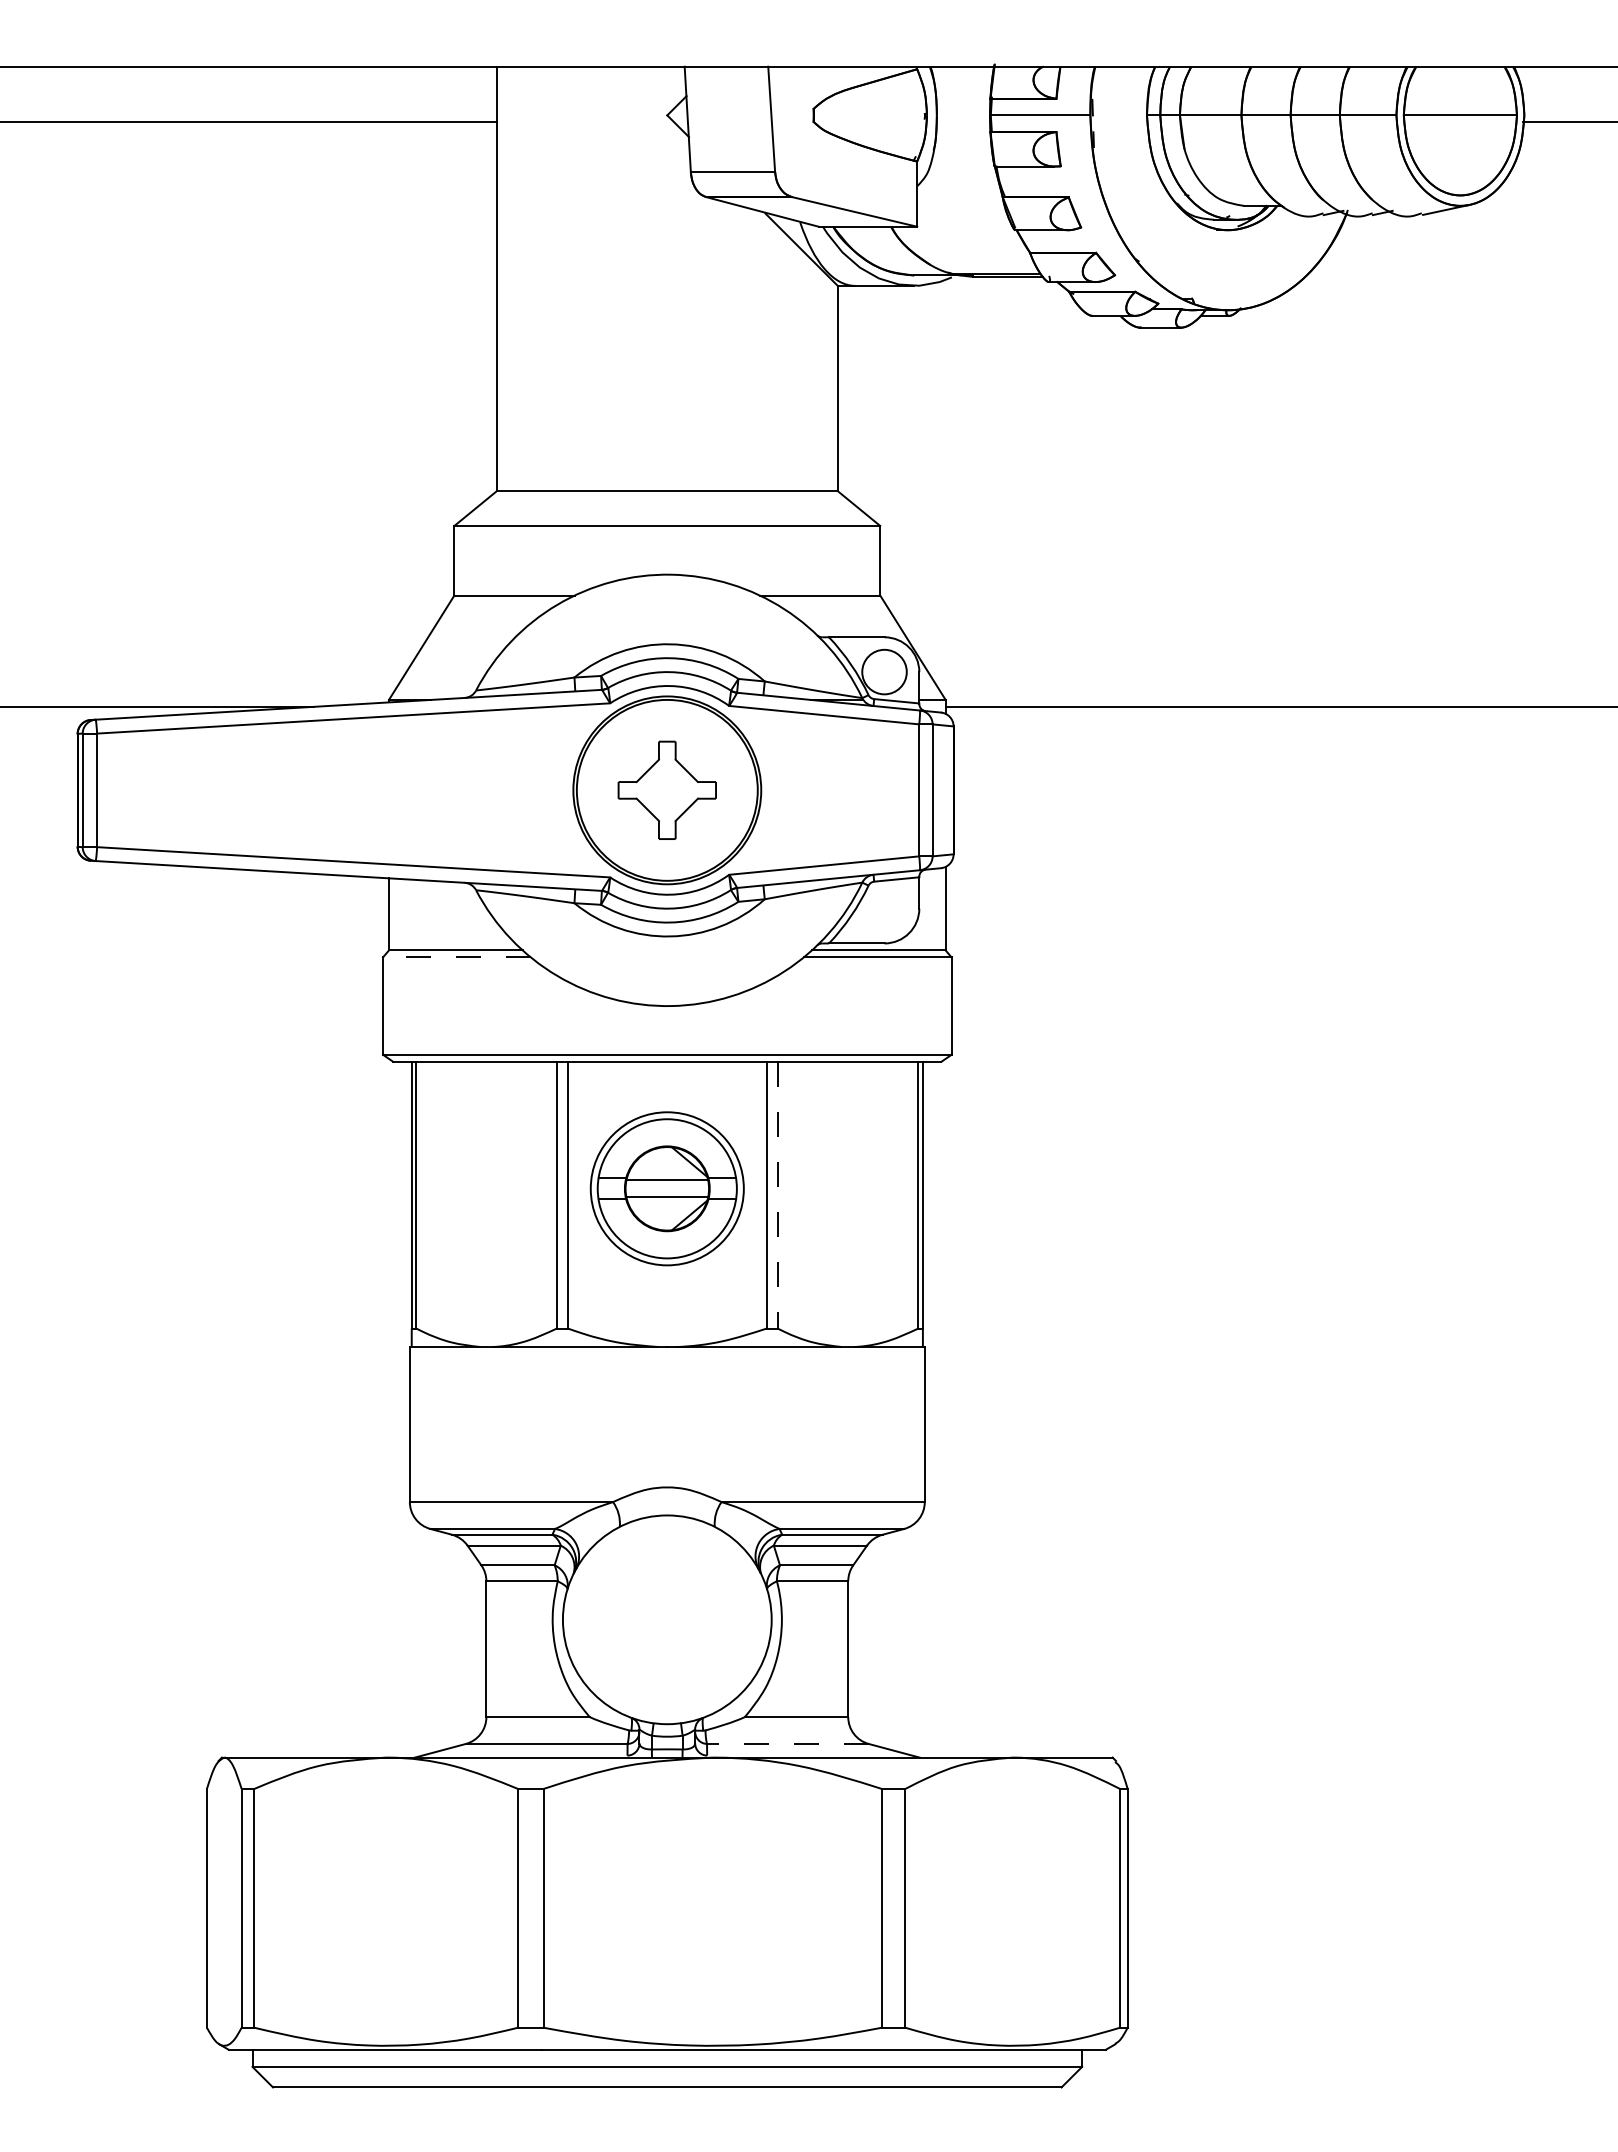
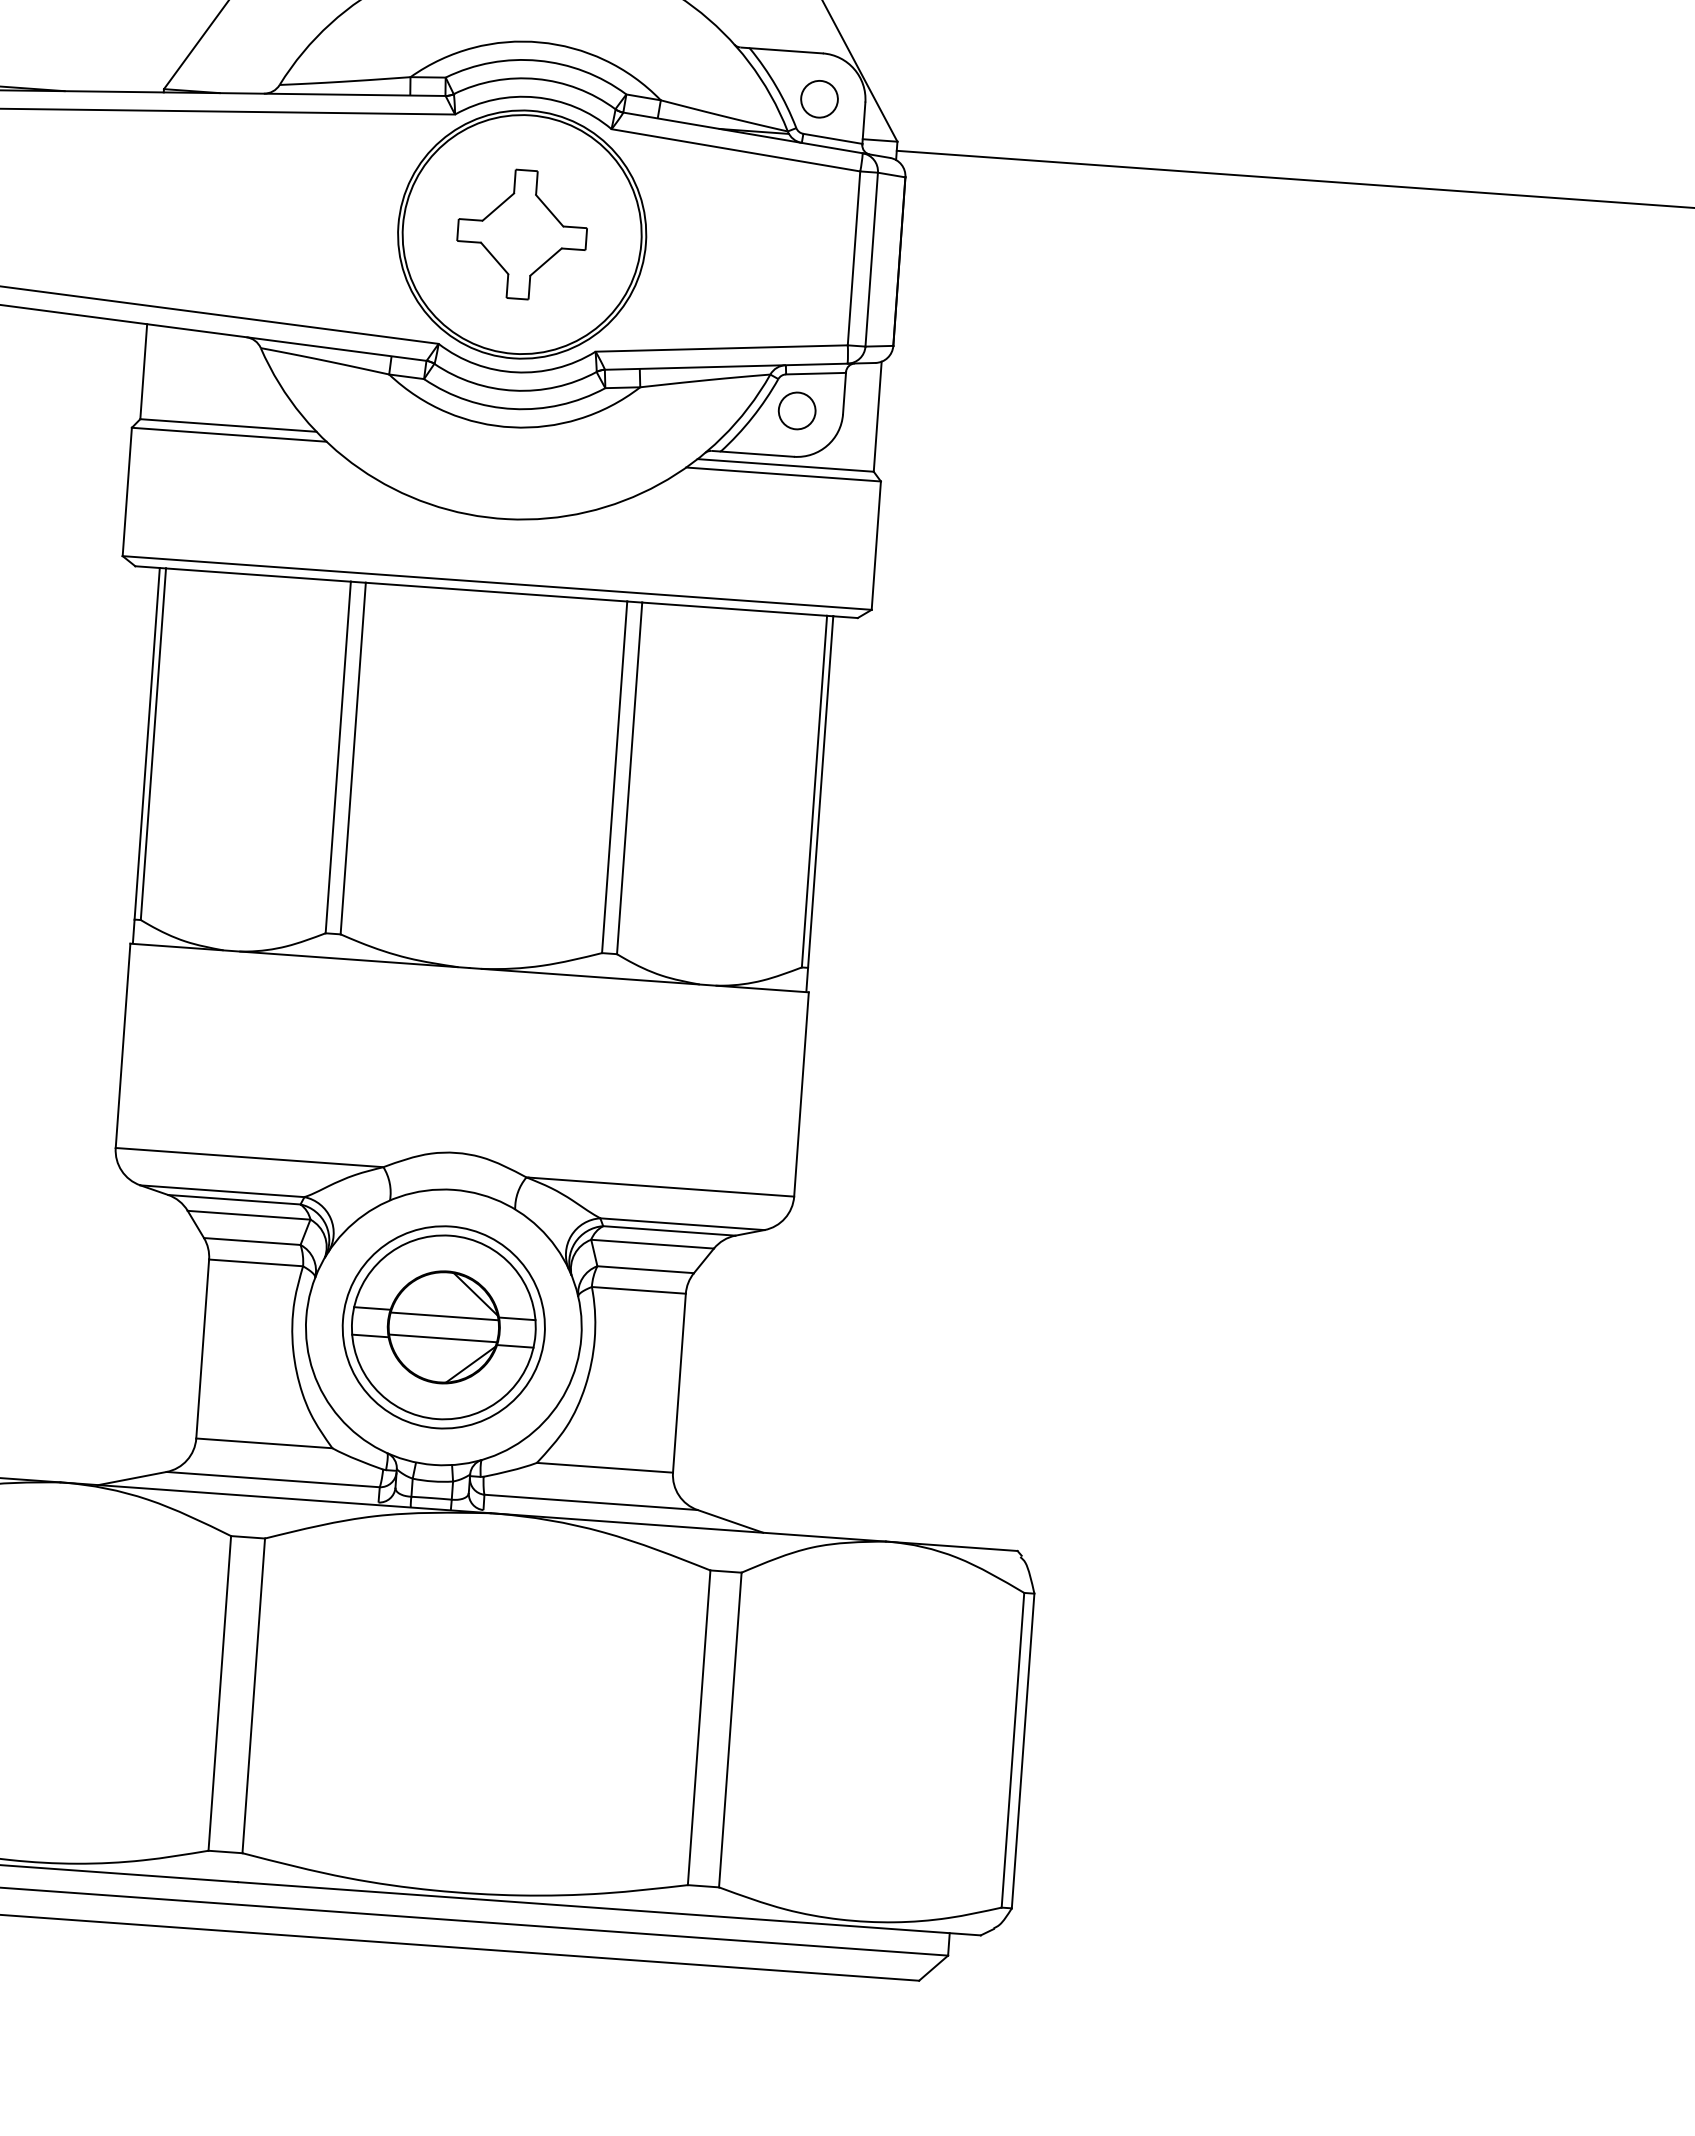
circle: (884, 672) -> (819, 99), size x0.62
circle: (884, 908) -> (797, 410), added
line: (456, 957) -> (228, 434), dashed -> solid
part: (666, 1188) -> (442, 1326), moved
line: (777, 1195) -> (629, 778), dashed -> solid
line: (787, 1743) -> (590, 1501), dashed -> solid

